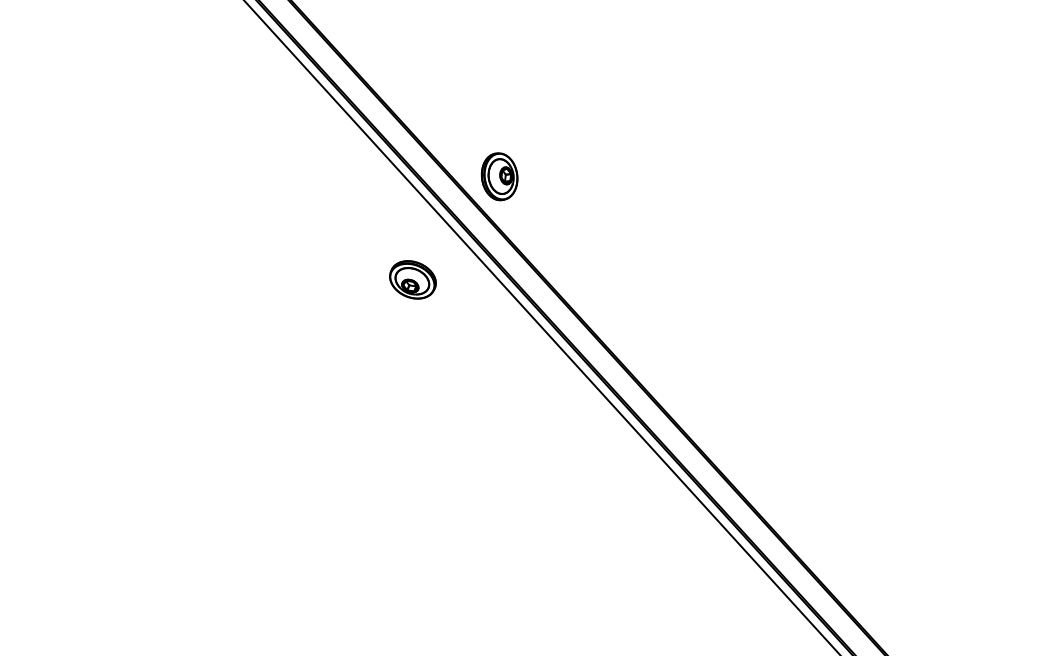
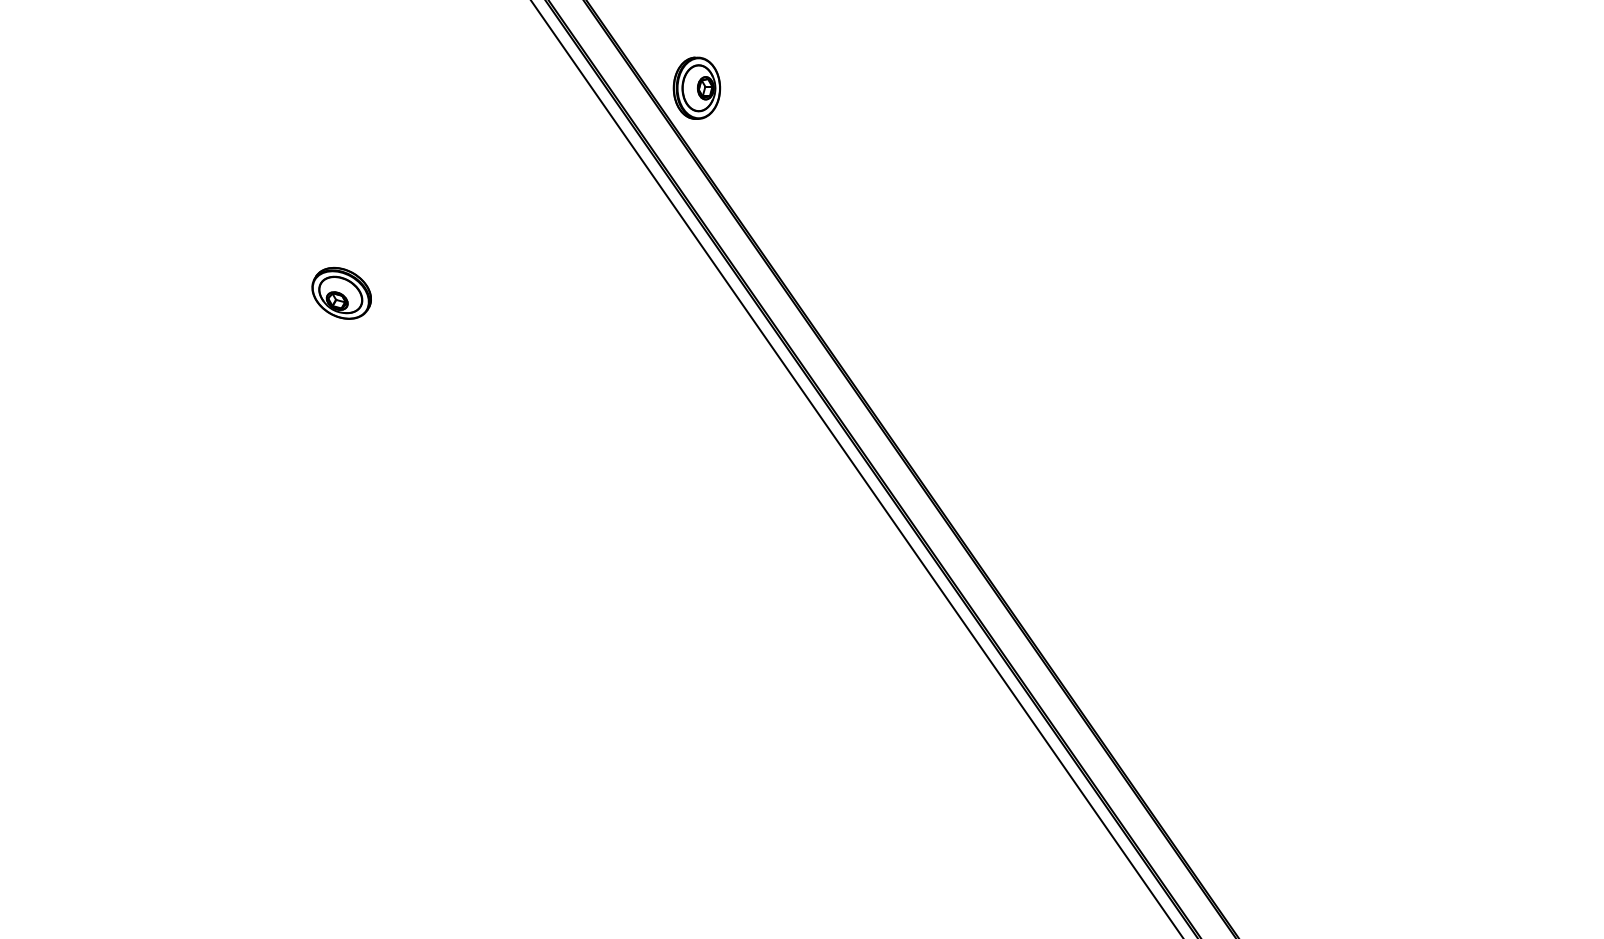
part: (499, 176) -> (696, 87), moved
part: (412, 280) -> (341, 293), moved

